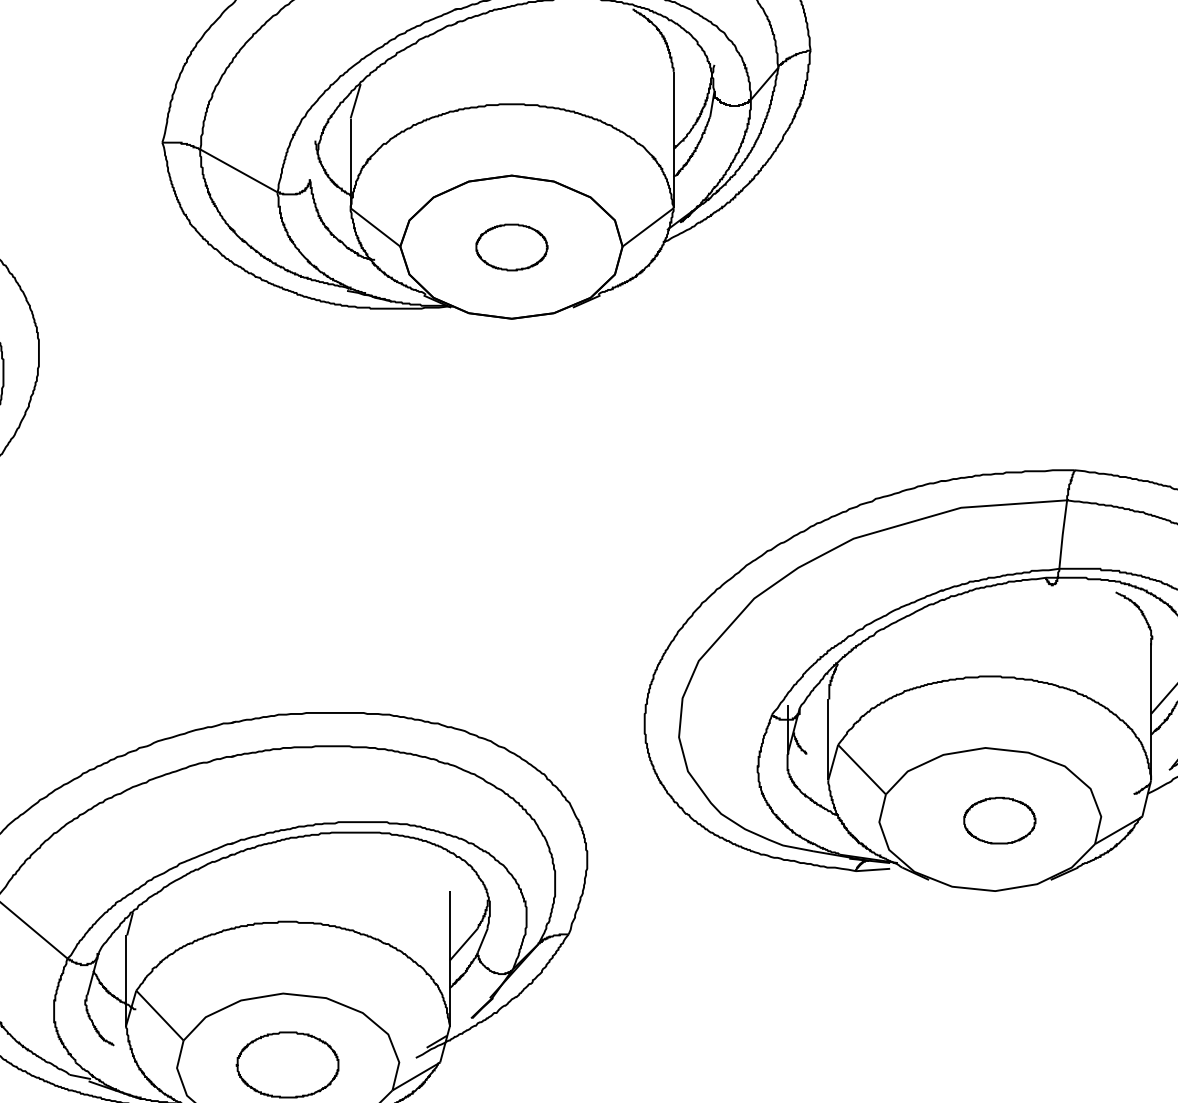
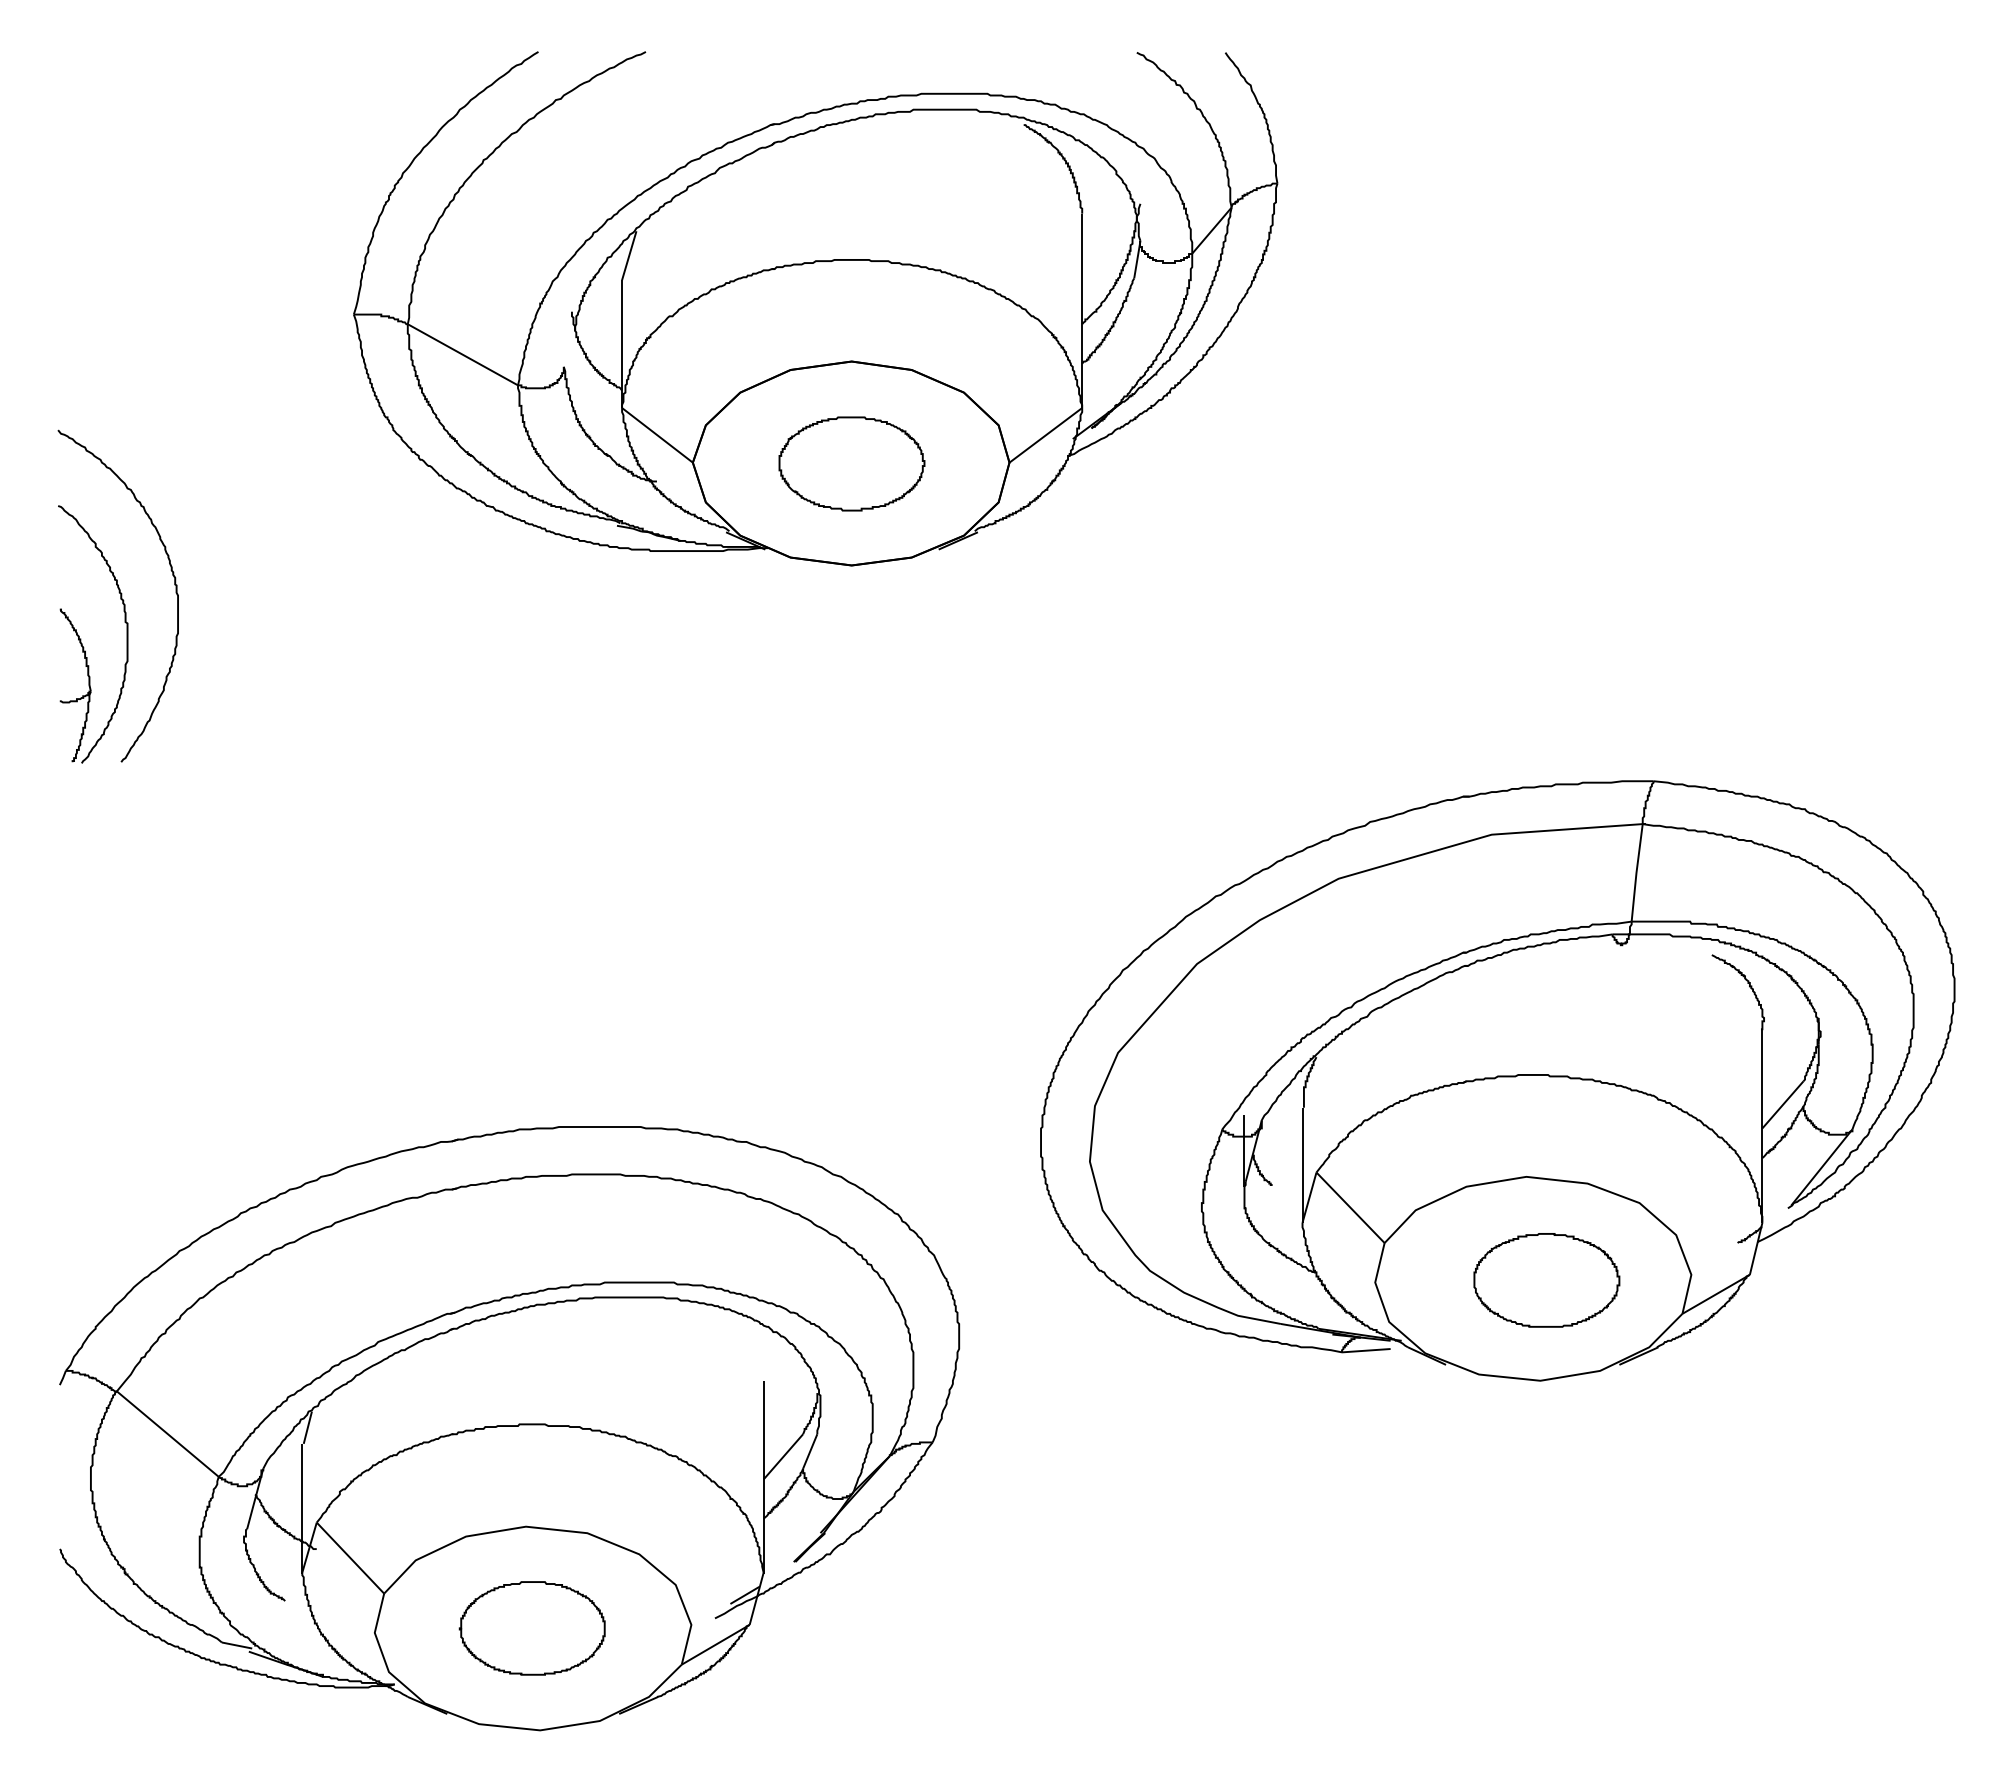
part: (511, 247) -> (851, 463), size x1.43
part: (999, 820) -> (1546, 1280), size x1.43

